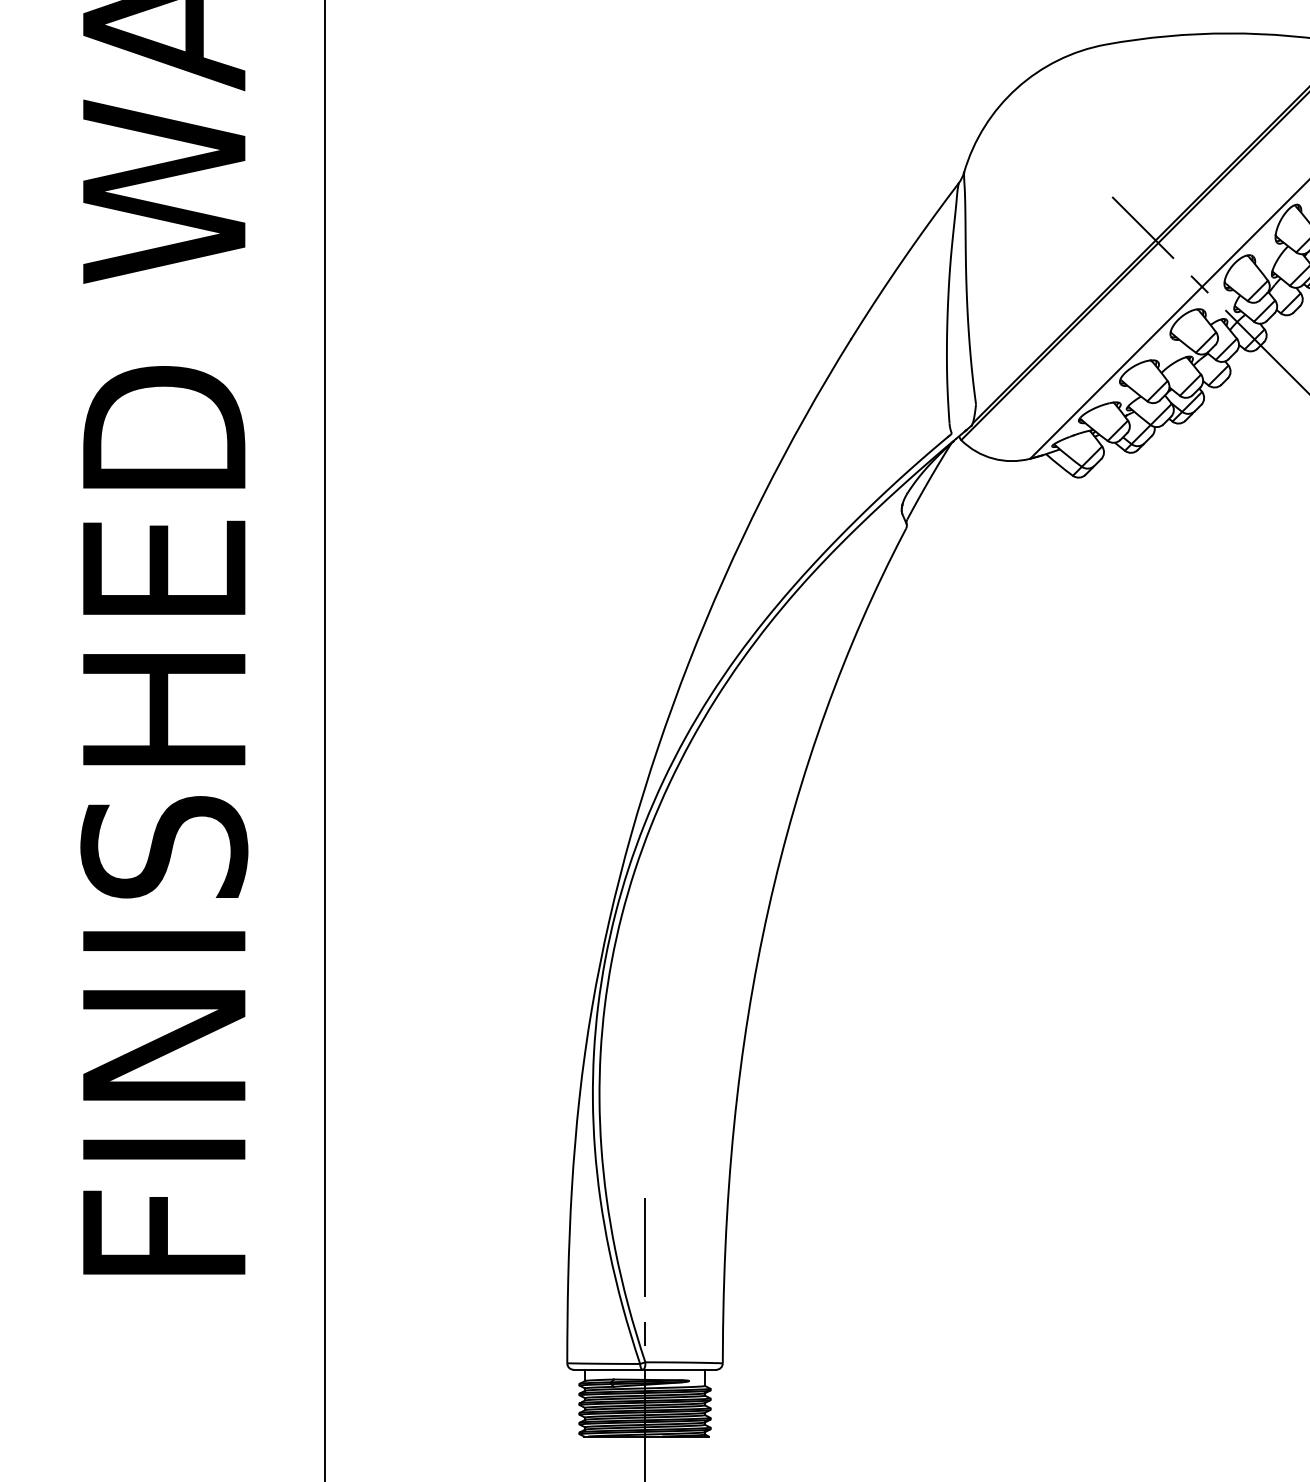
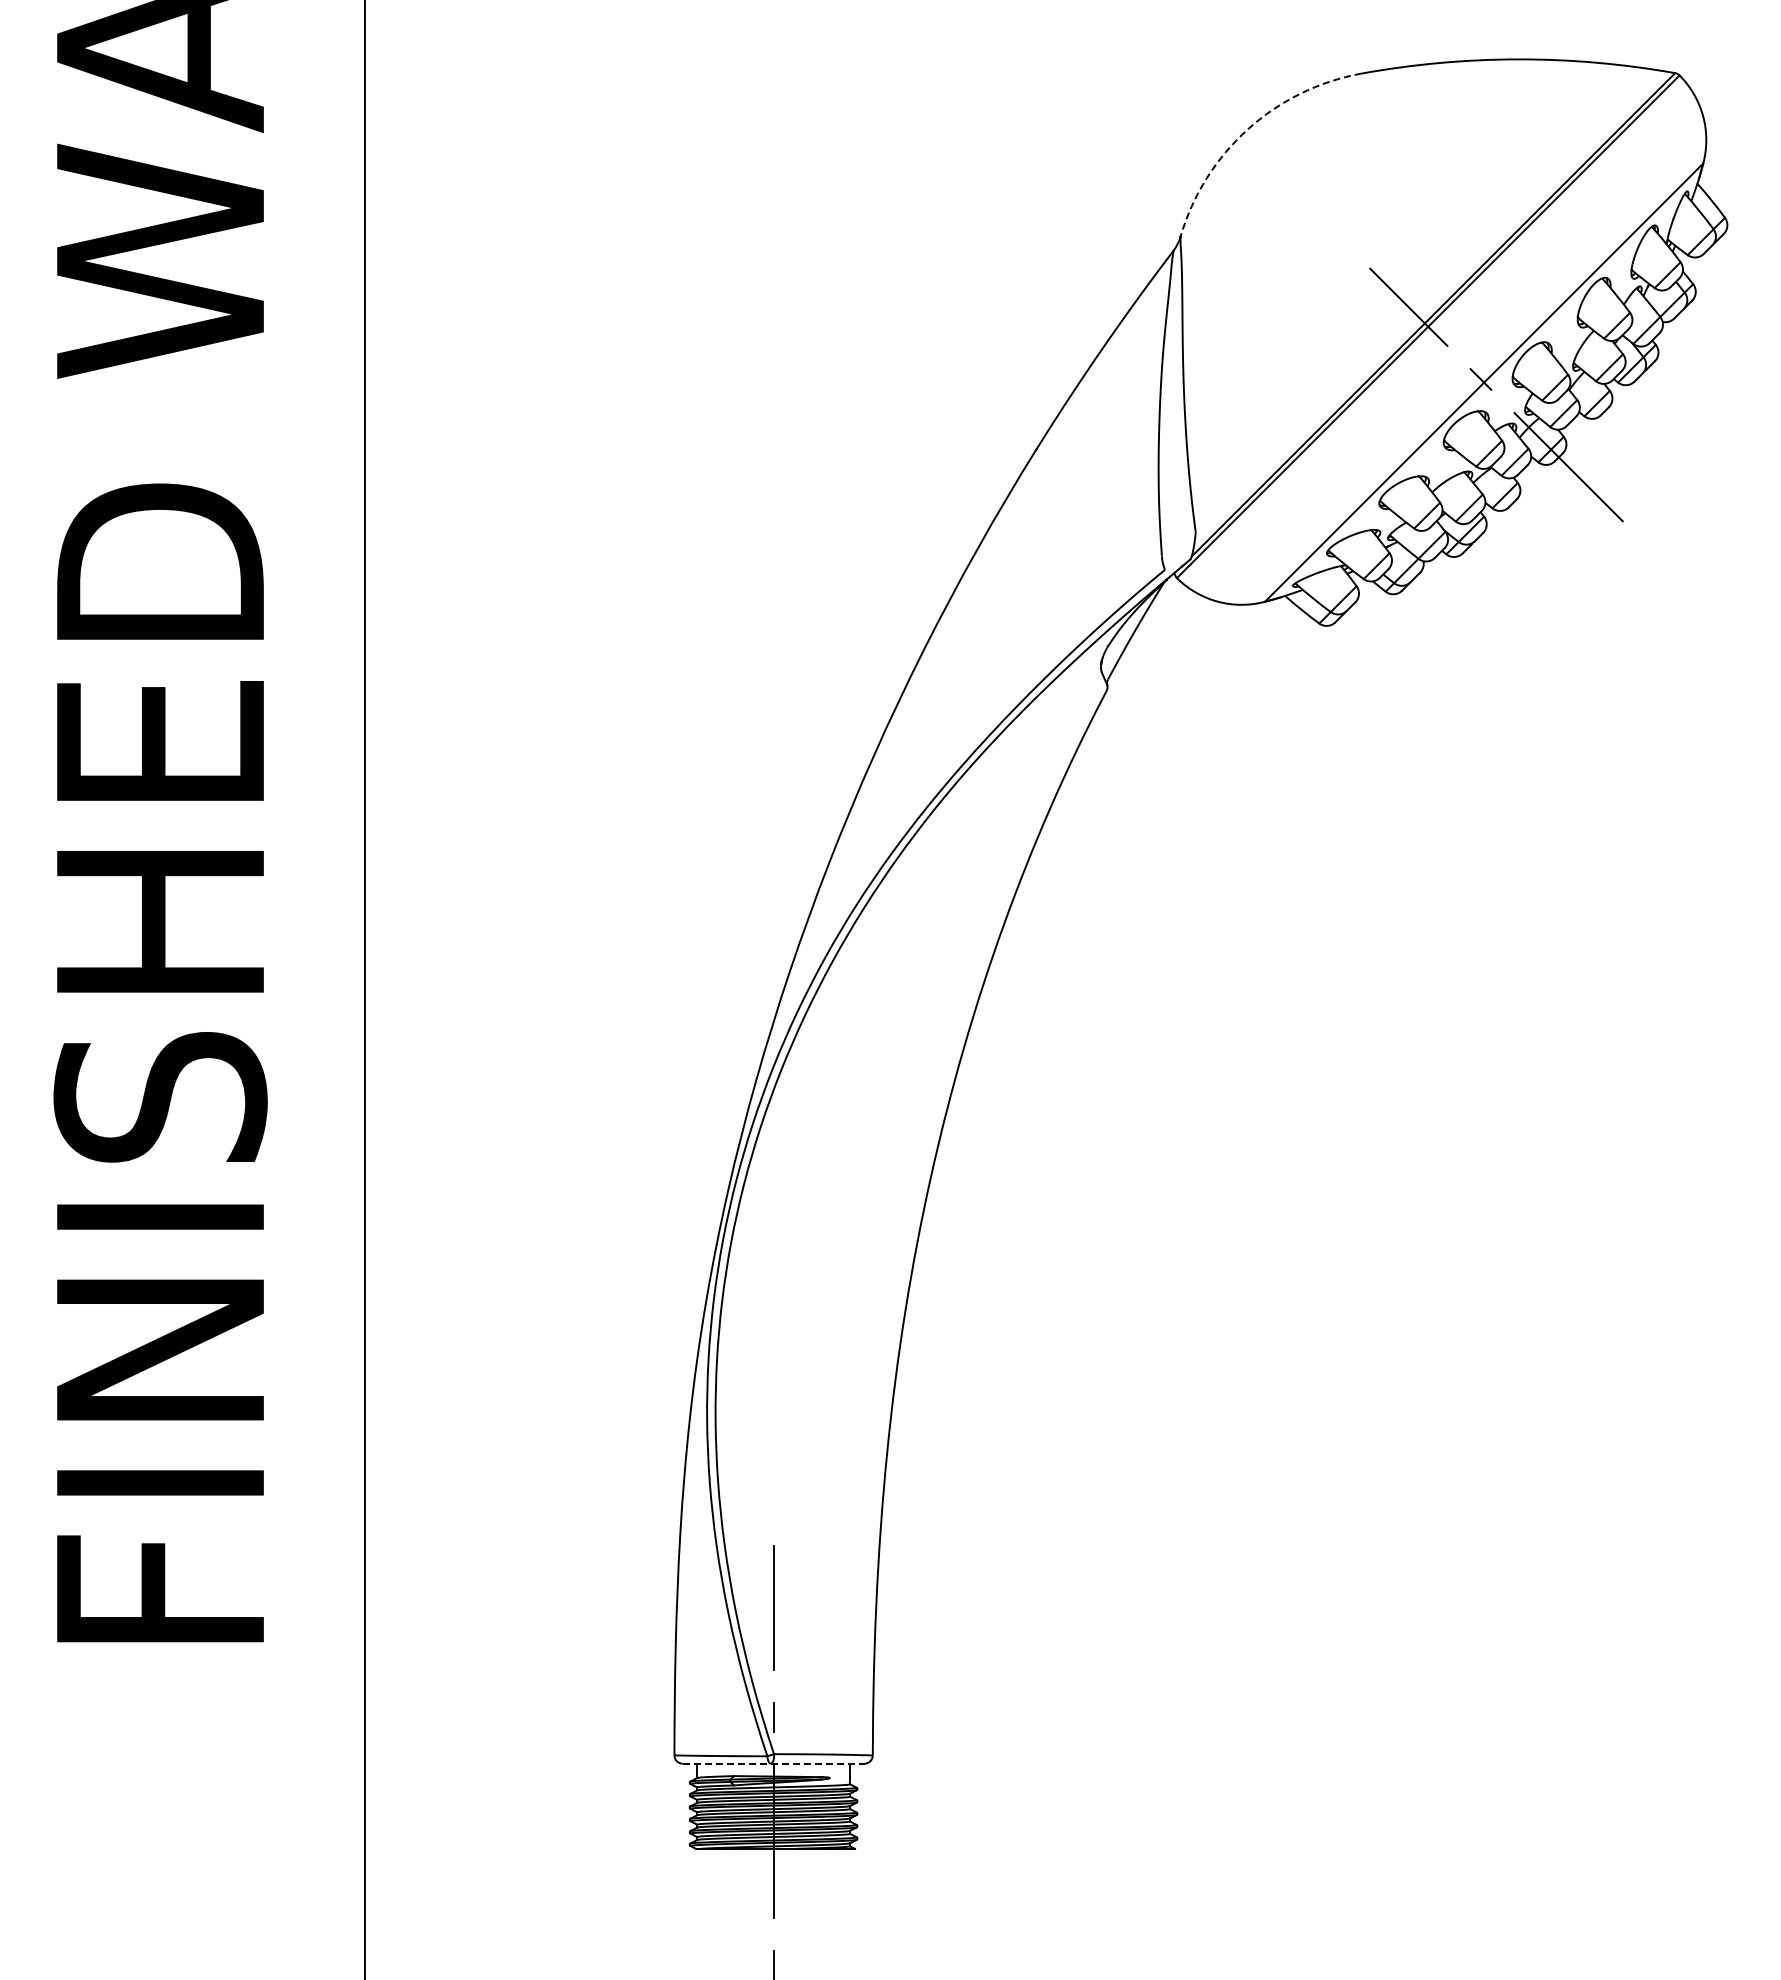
arc: (1016, 88) -> (1247, 129), solid -> dashed
line: (644, 1369) -> (773, 1763), solid -> dashed

